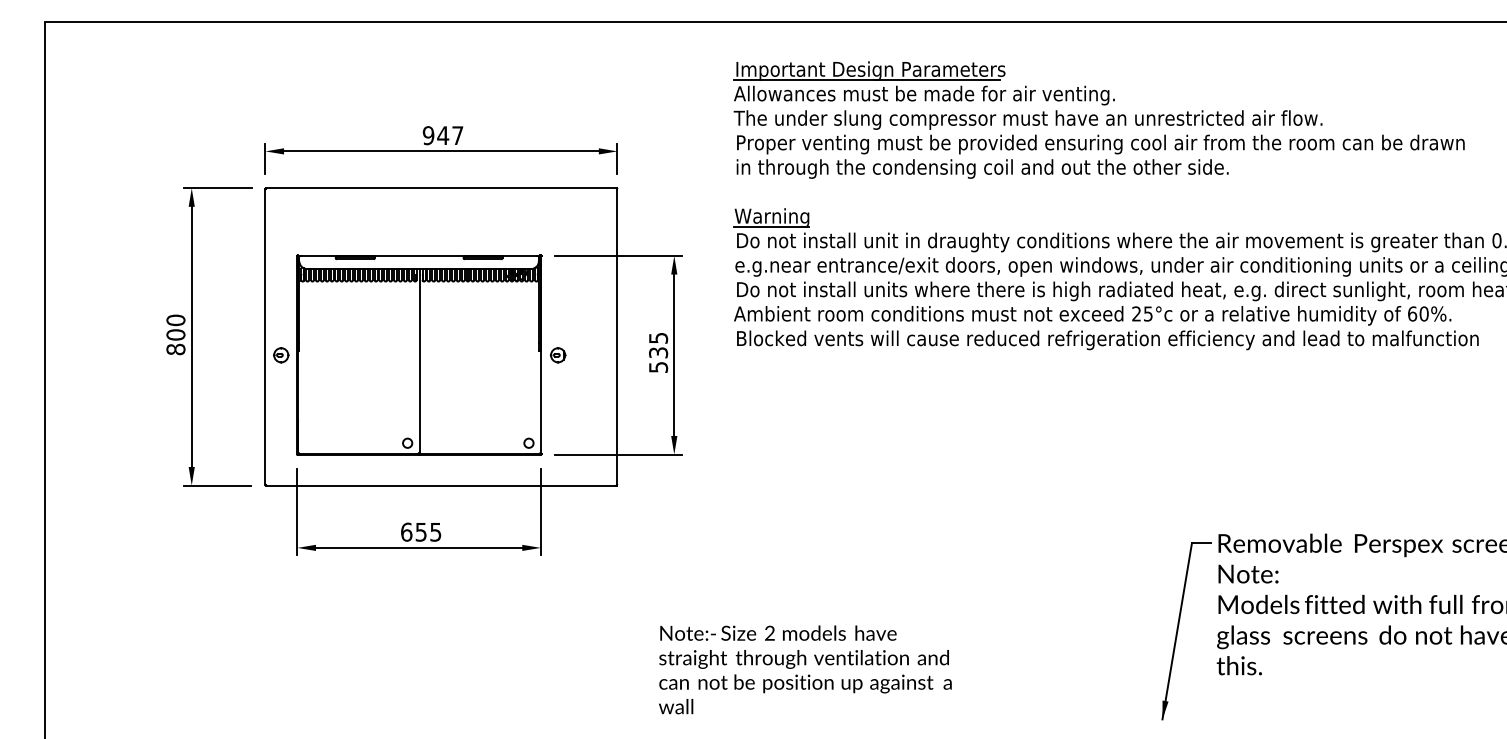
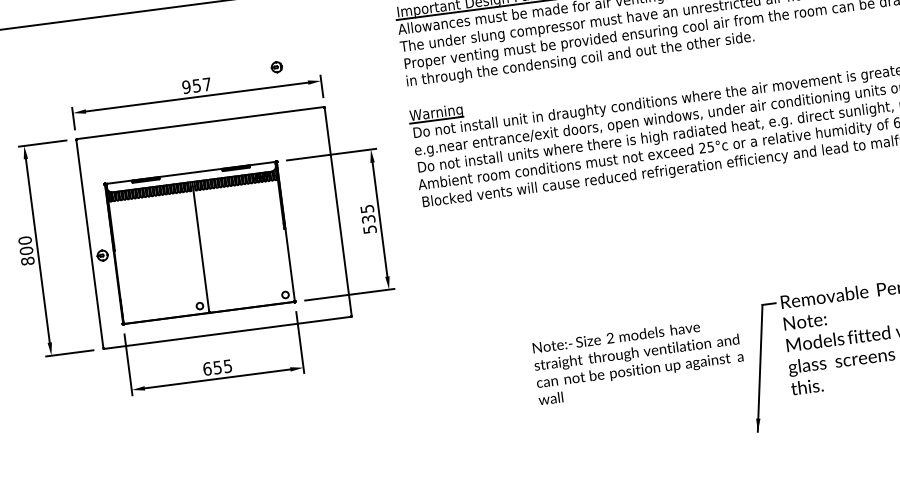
text: (443, 135) -> (197, 85), 947 -> 957
part: (557, 355) -> (276, 67), moved
text: (805, 669) -> (638, 360), moved

